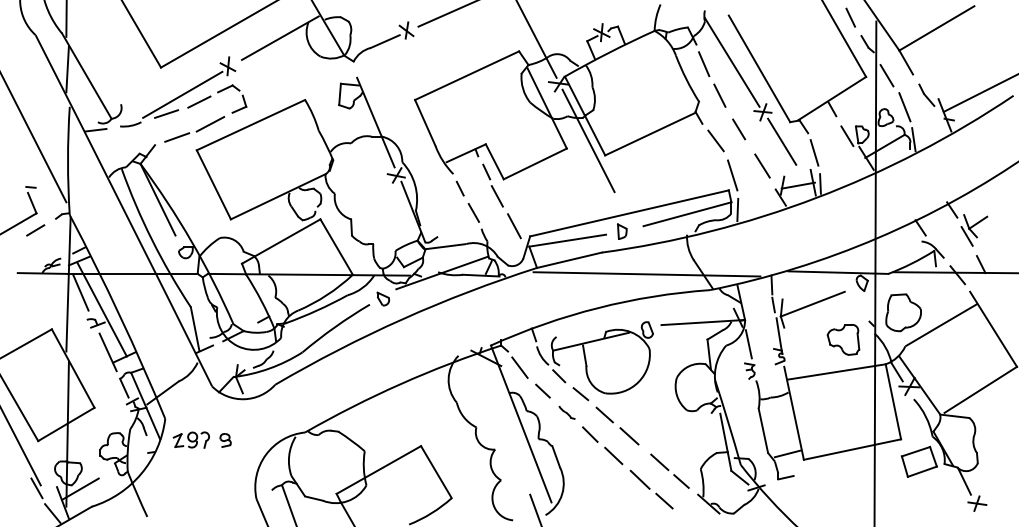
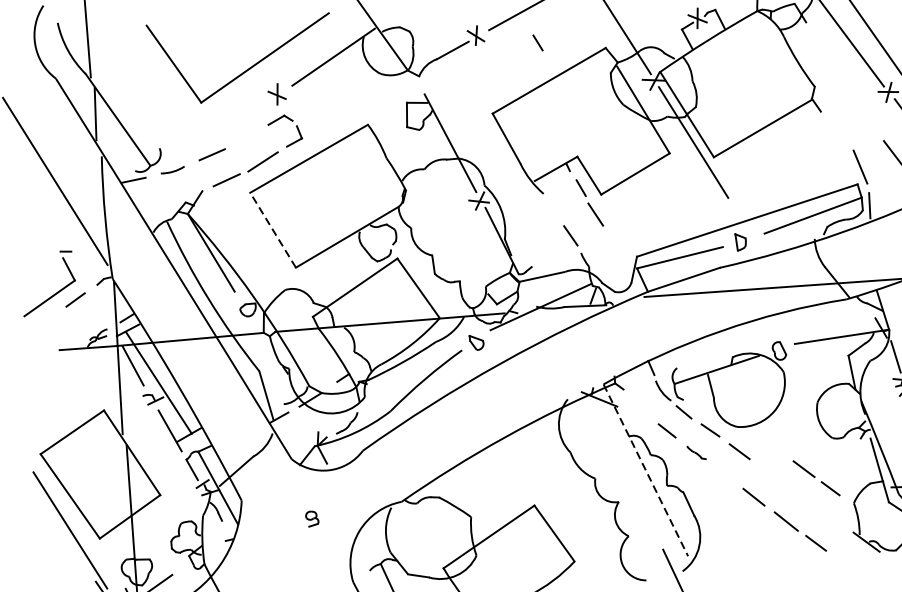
line: (704, 64) -> (817, 44), removed
line: (182, 94) -> (228, 130), removed
line: (719, 95) -> (837, 77), removed
line: (199, 101) -> (248, 137), removed
line: (739, 129) -> (863, 114), removed
line: (715, 140) -> (837, 129), removed
line: (213, 184) -> (272, 229), solid -> dashed
line: (459, 188) -> (537, 42), moved
line: (514, 226) -> (618, 247), removed
line: (519, 367) -> (638, 406), removed
line: (521, 424) -> (646, 470), solid -> dashed
line: (590, 434) -> (725, 475), removed
line: (629, 436) -> (769, 473), removed
part: (190, 439) -> (272, 521), removed
line: (669, 470) -> (815, 477), moved

